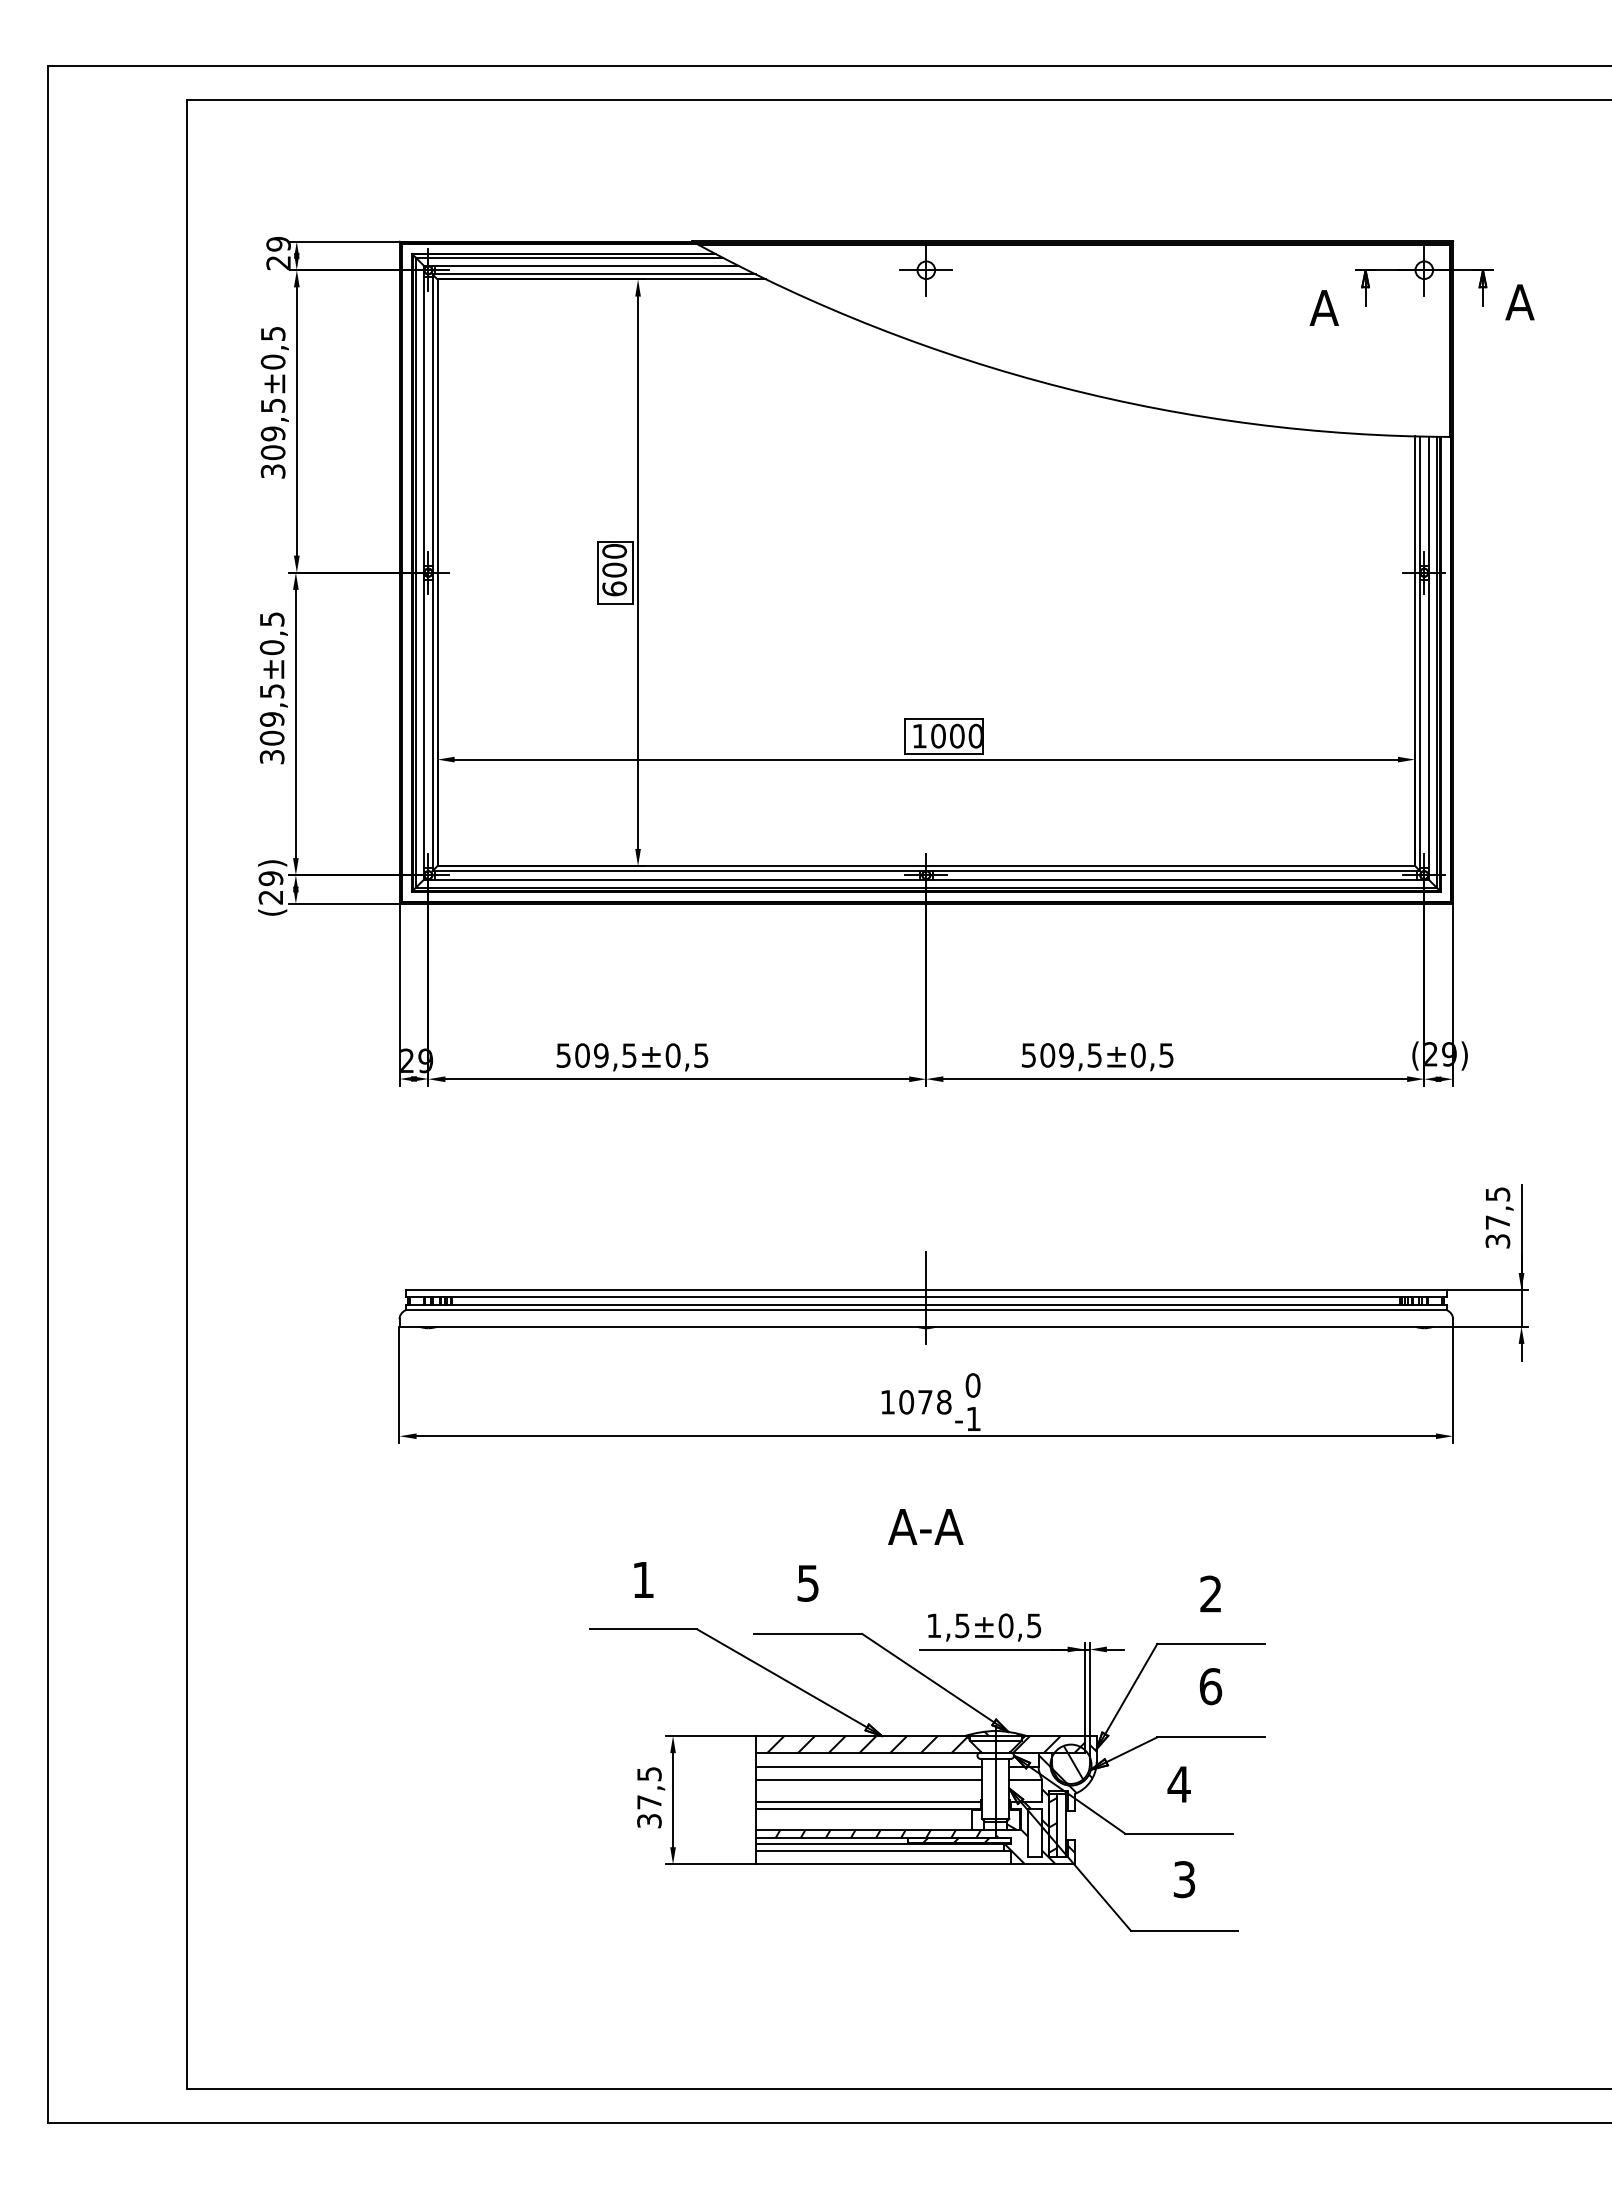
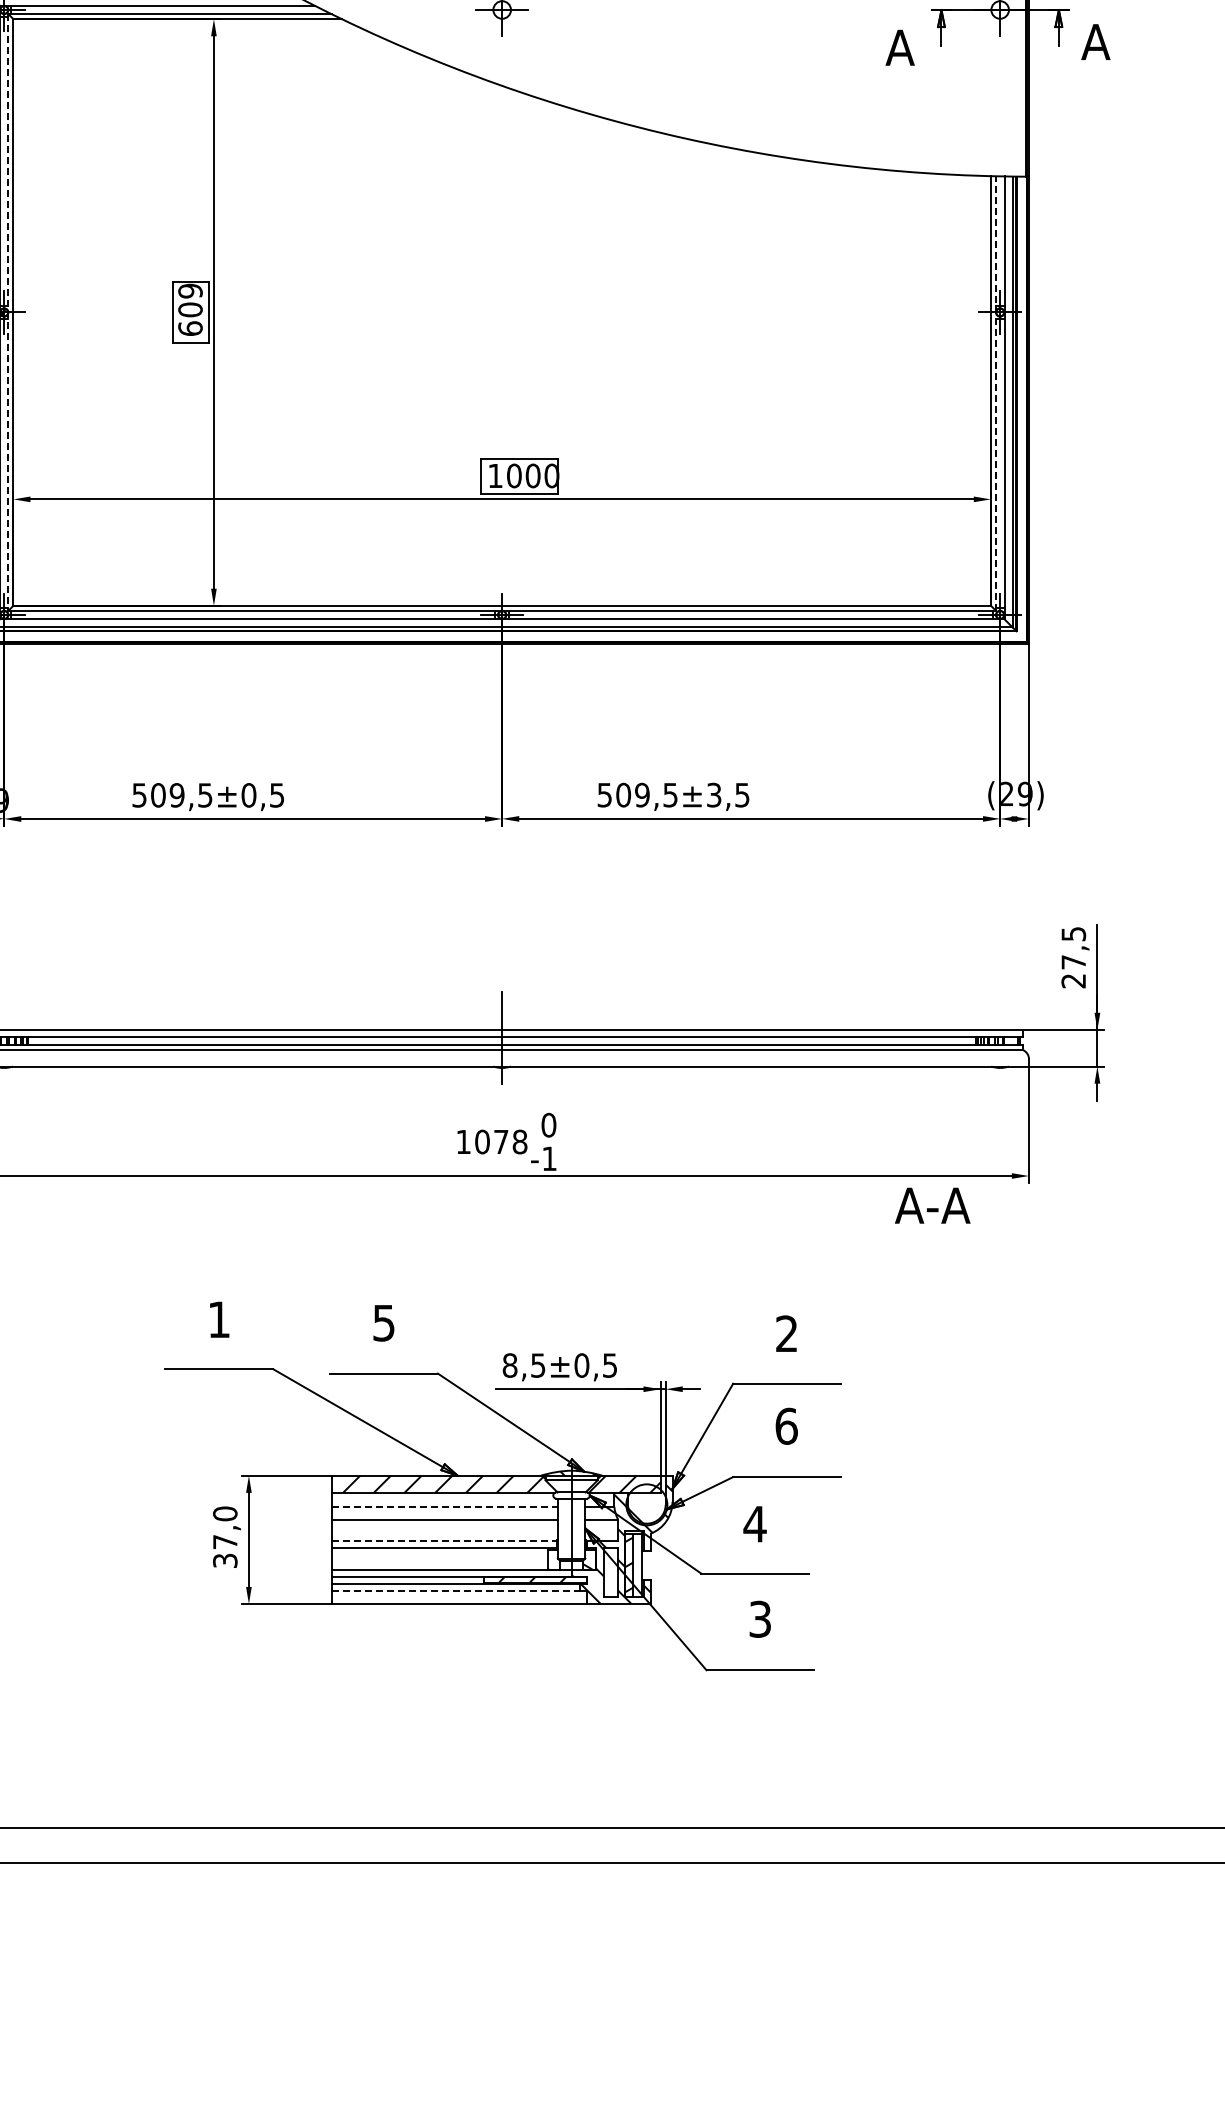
text: (614, 551) -> (190, 291), 600 -> 609
line: (432, 573) -> (8, 313), solid -> dashed
line: (1420, 653) -> (996, 393), solid -> dashed
text: (1138, 1055) -> (714, 795), ±0,5 -> ±3,5
text: (1498, 1241) -> (1074, 981), 37,5 -> 27,5
text: (925, 1526) -> (932, 1205), moved
text: (934, 1625) -> (510, 1365), 1,5 -> 8,5
hatch: (1067, 1763) -> (643, 1503), removed
line: (869, 1766) -> (445, 1506), solid -> dashed
text: (649, 1773) -> (225, 1513), 37,5 -> 37,0
line: (869, 1801) -> (445, 1541), solid -> dashed
hatch: (878, 1833) -> (454, 1573), removed
line: (880, 1851) -> (456, 1591), solid -> dashed

